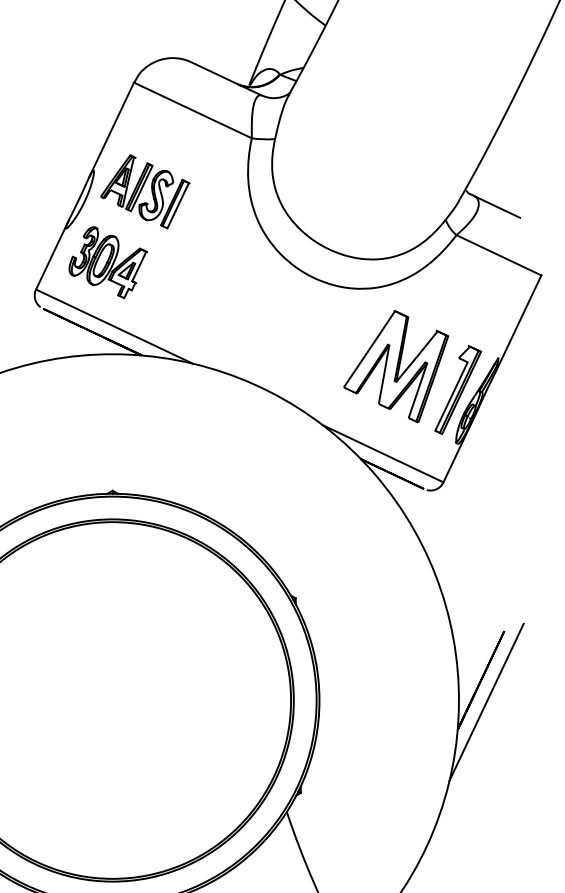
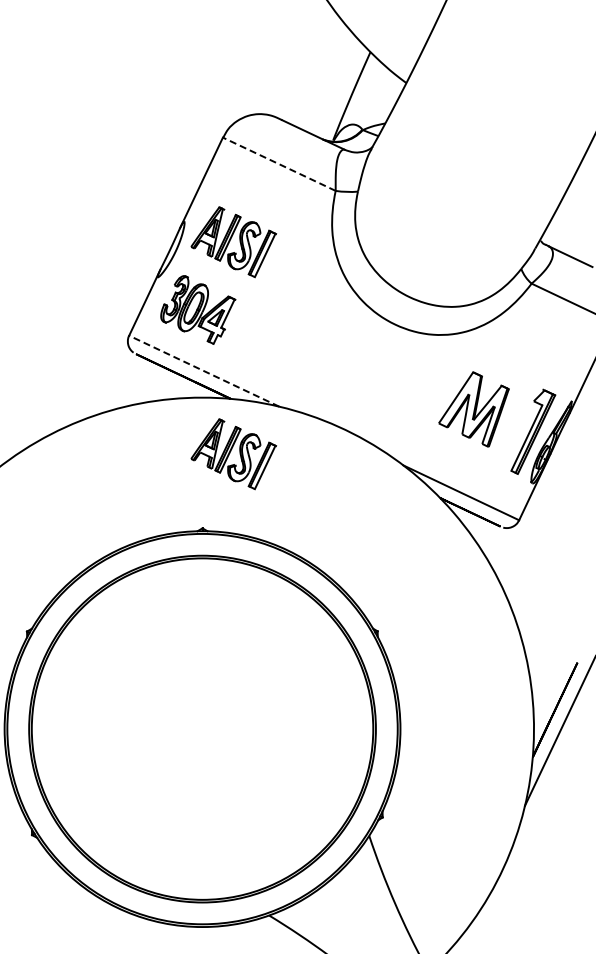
line: (192, 110) -> (278, 164), solid -> dashed
line: (113, 325) -> (203, 370), solid -> dashed
part: (395, 366) -> (473, 409), size x0.7
part: (145, 413) -> (233, 454), added

